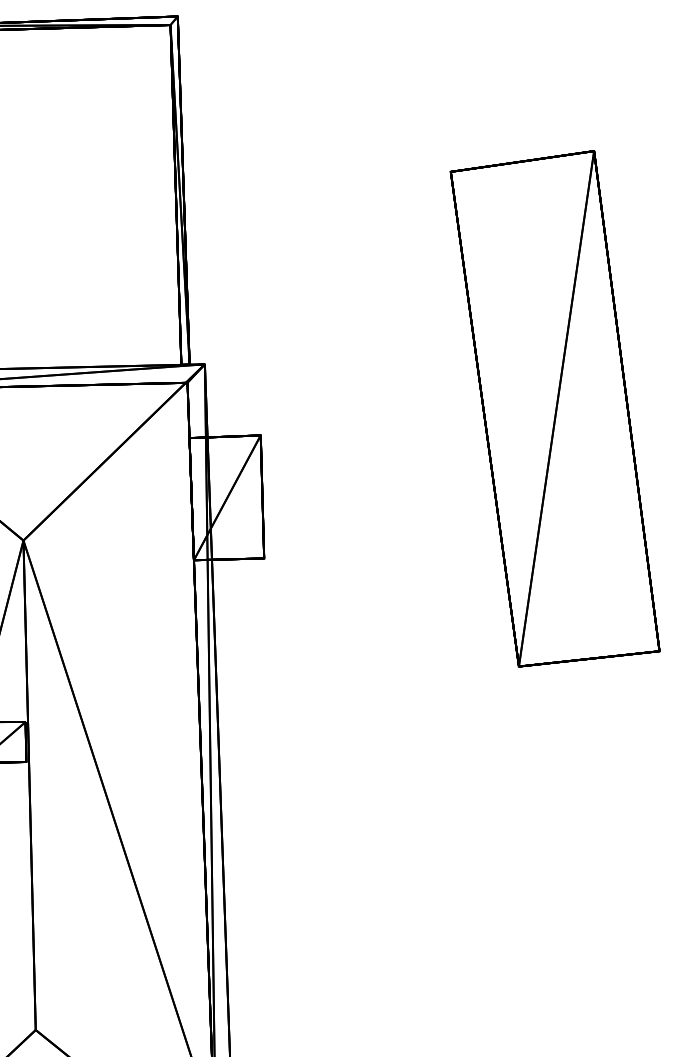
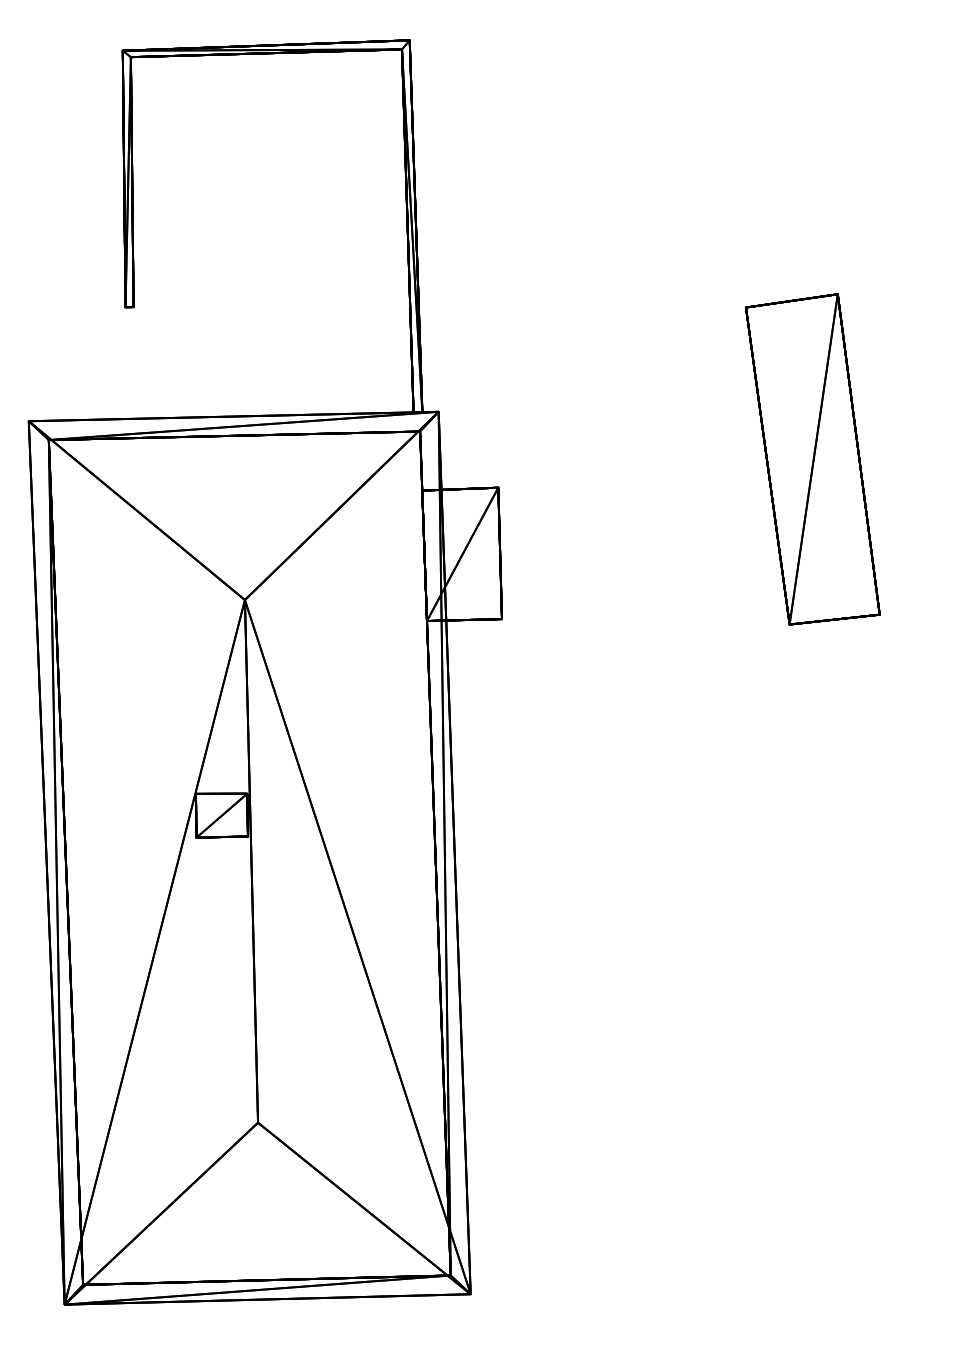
part: (554, 408) -> (812, 459), size x0.6

